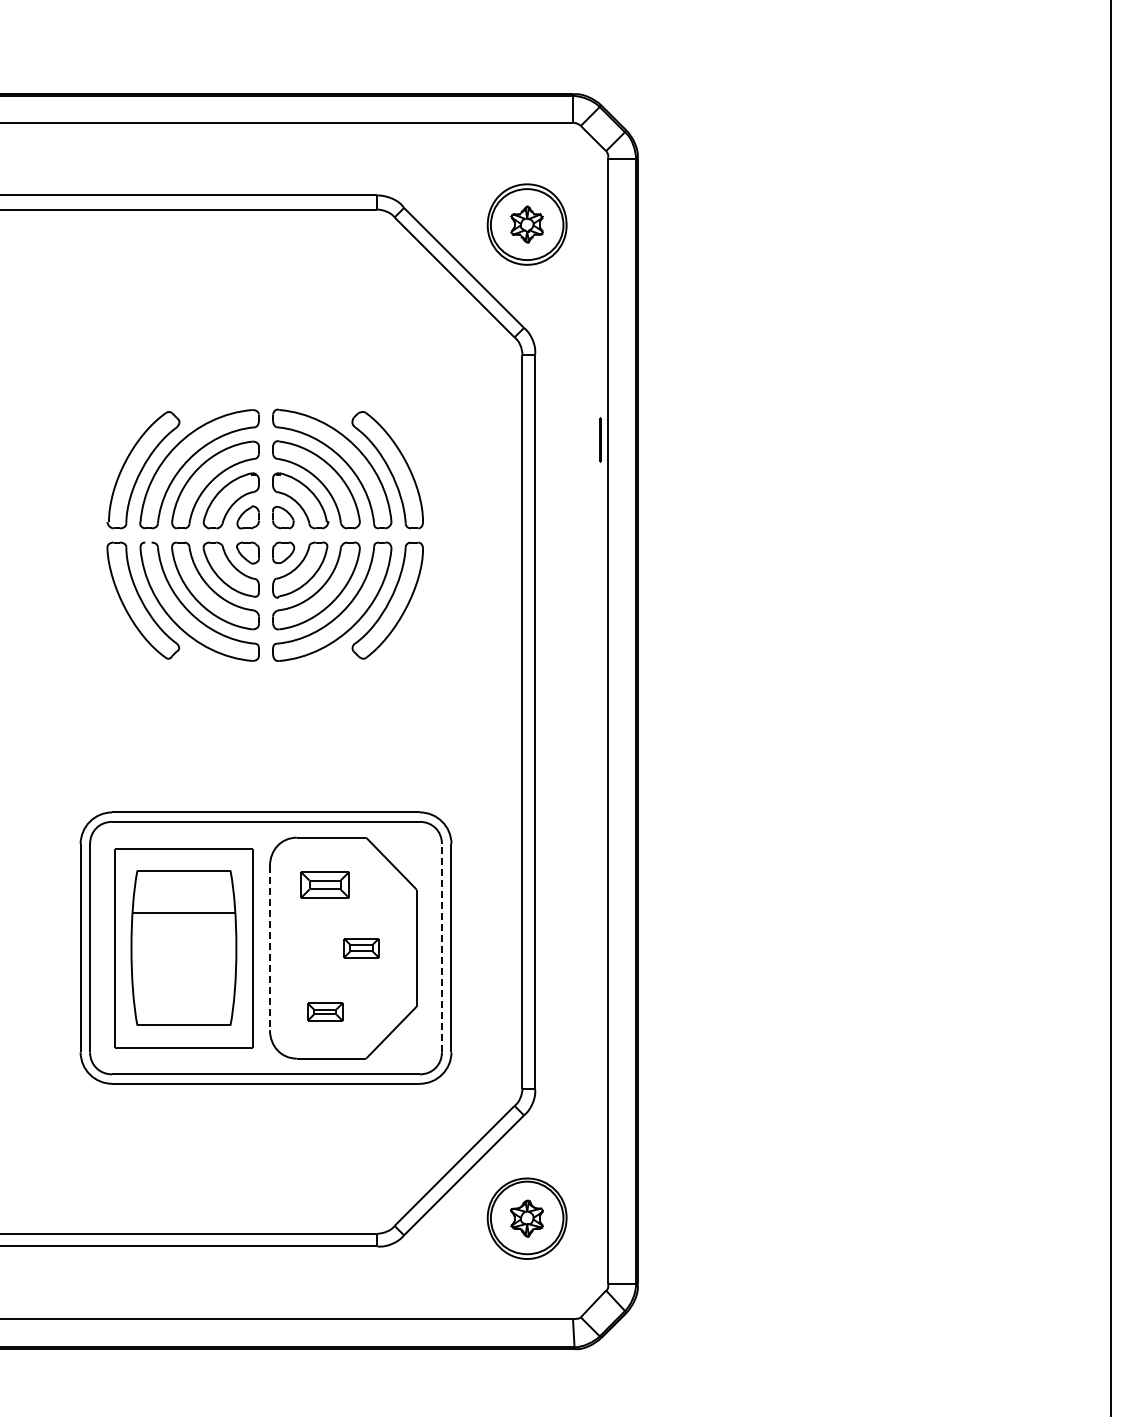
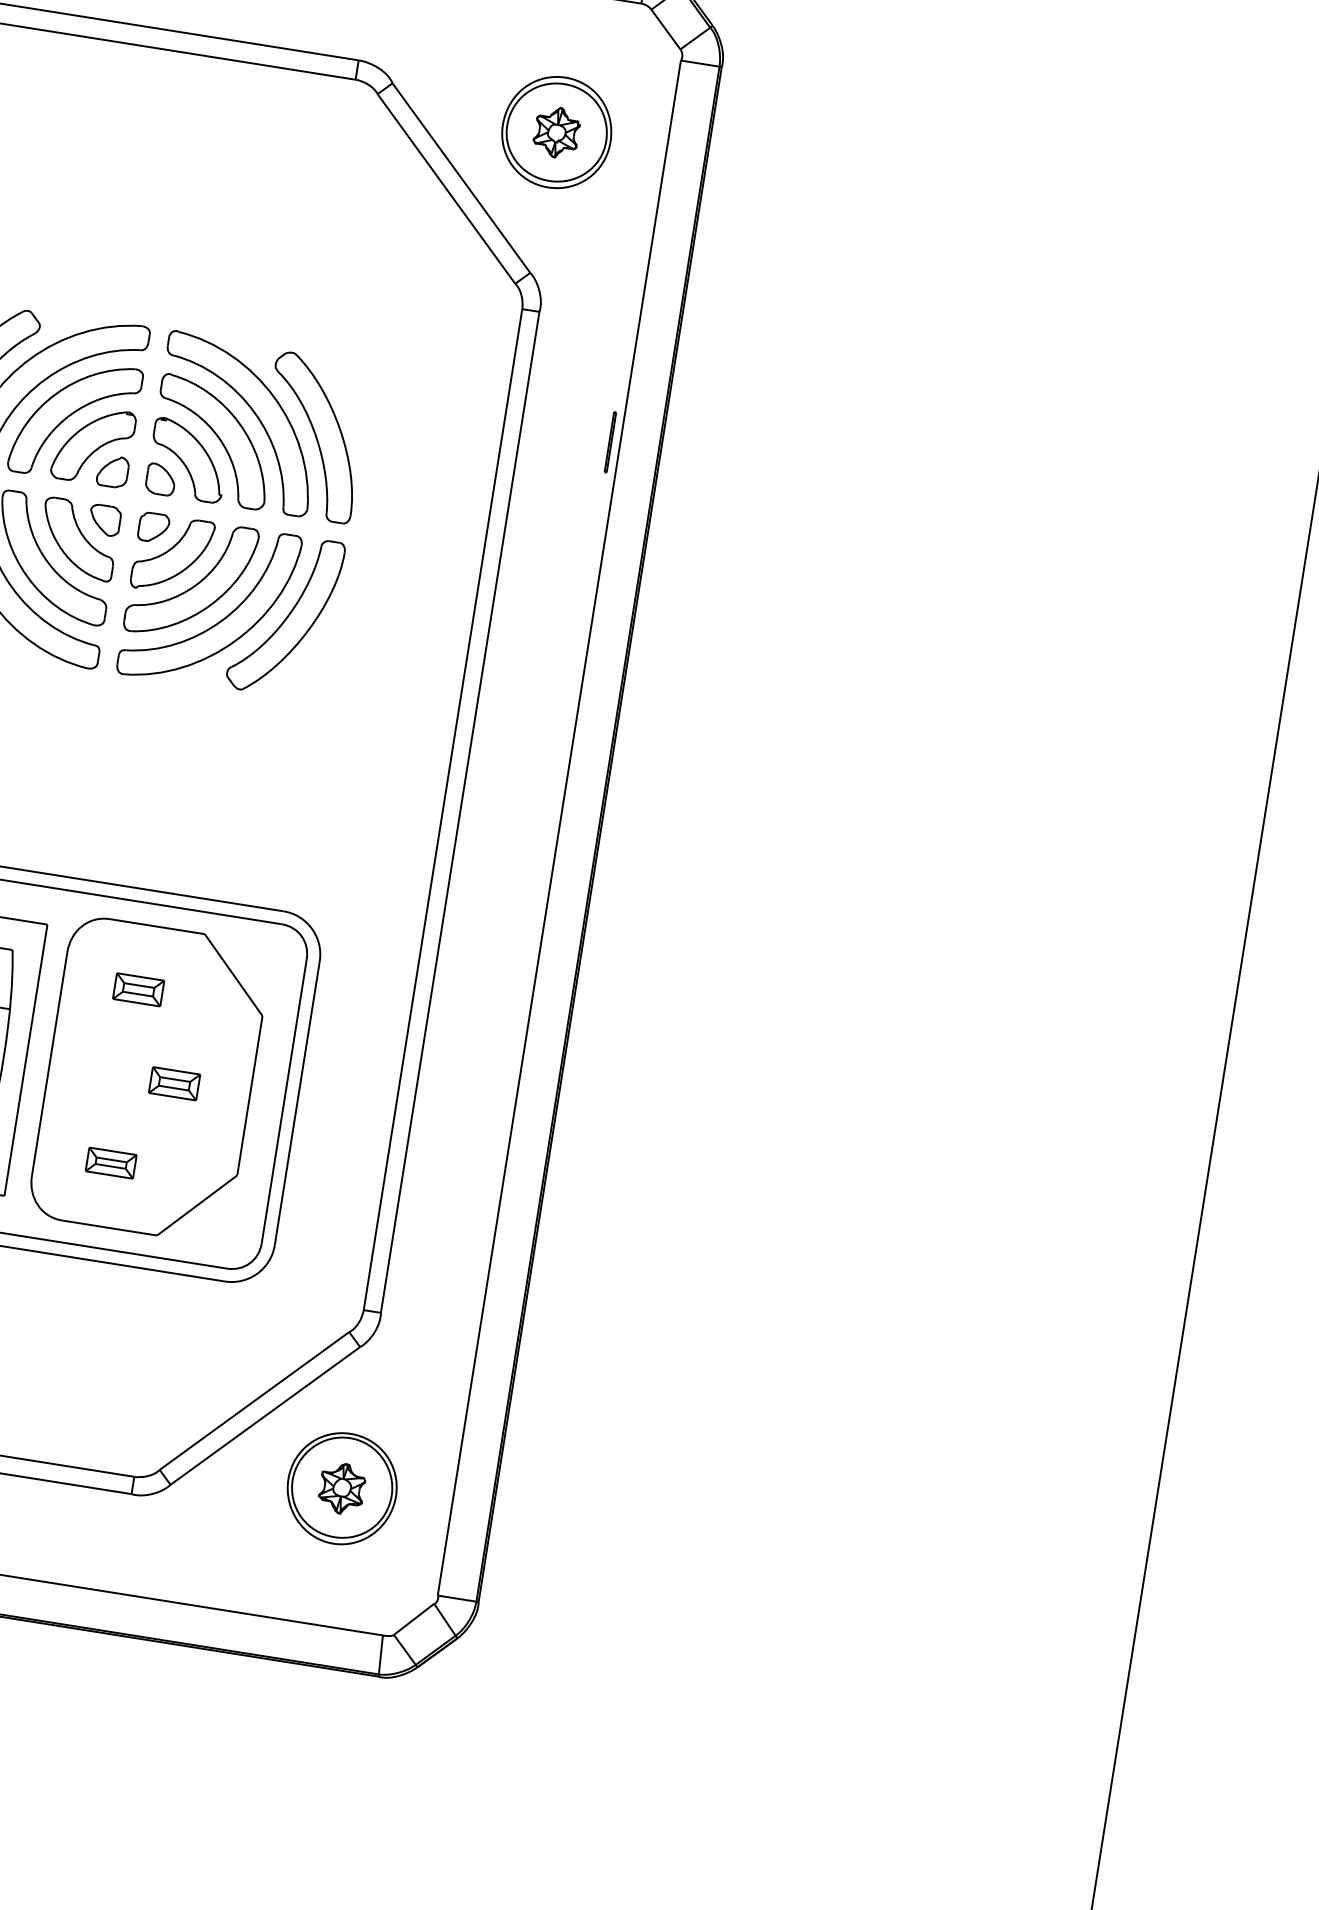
part: (325, 884) -> (139, 989), size x0.71
line: (441, 947) -> (283, 1100), dashed -> solid
line: (269, 948) -> (48, 1064), dashed -> solid

